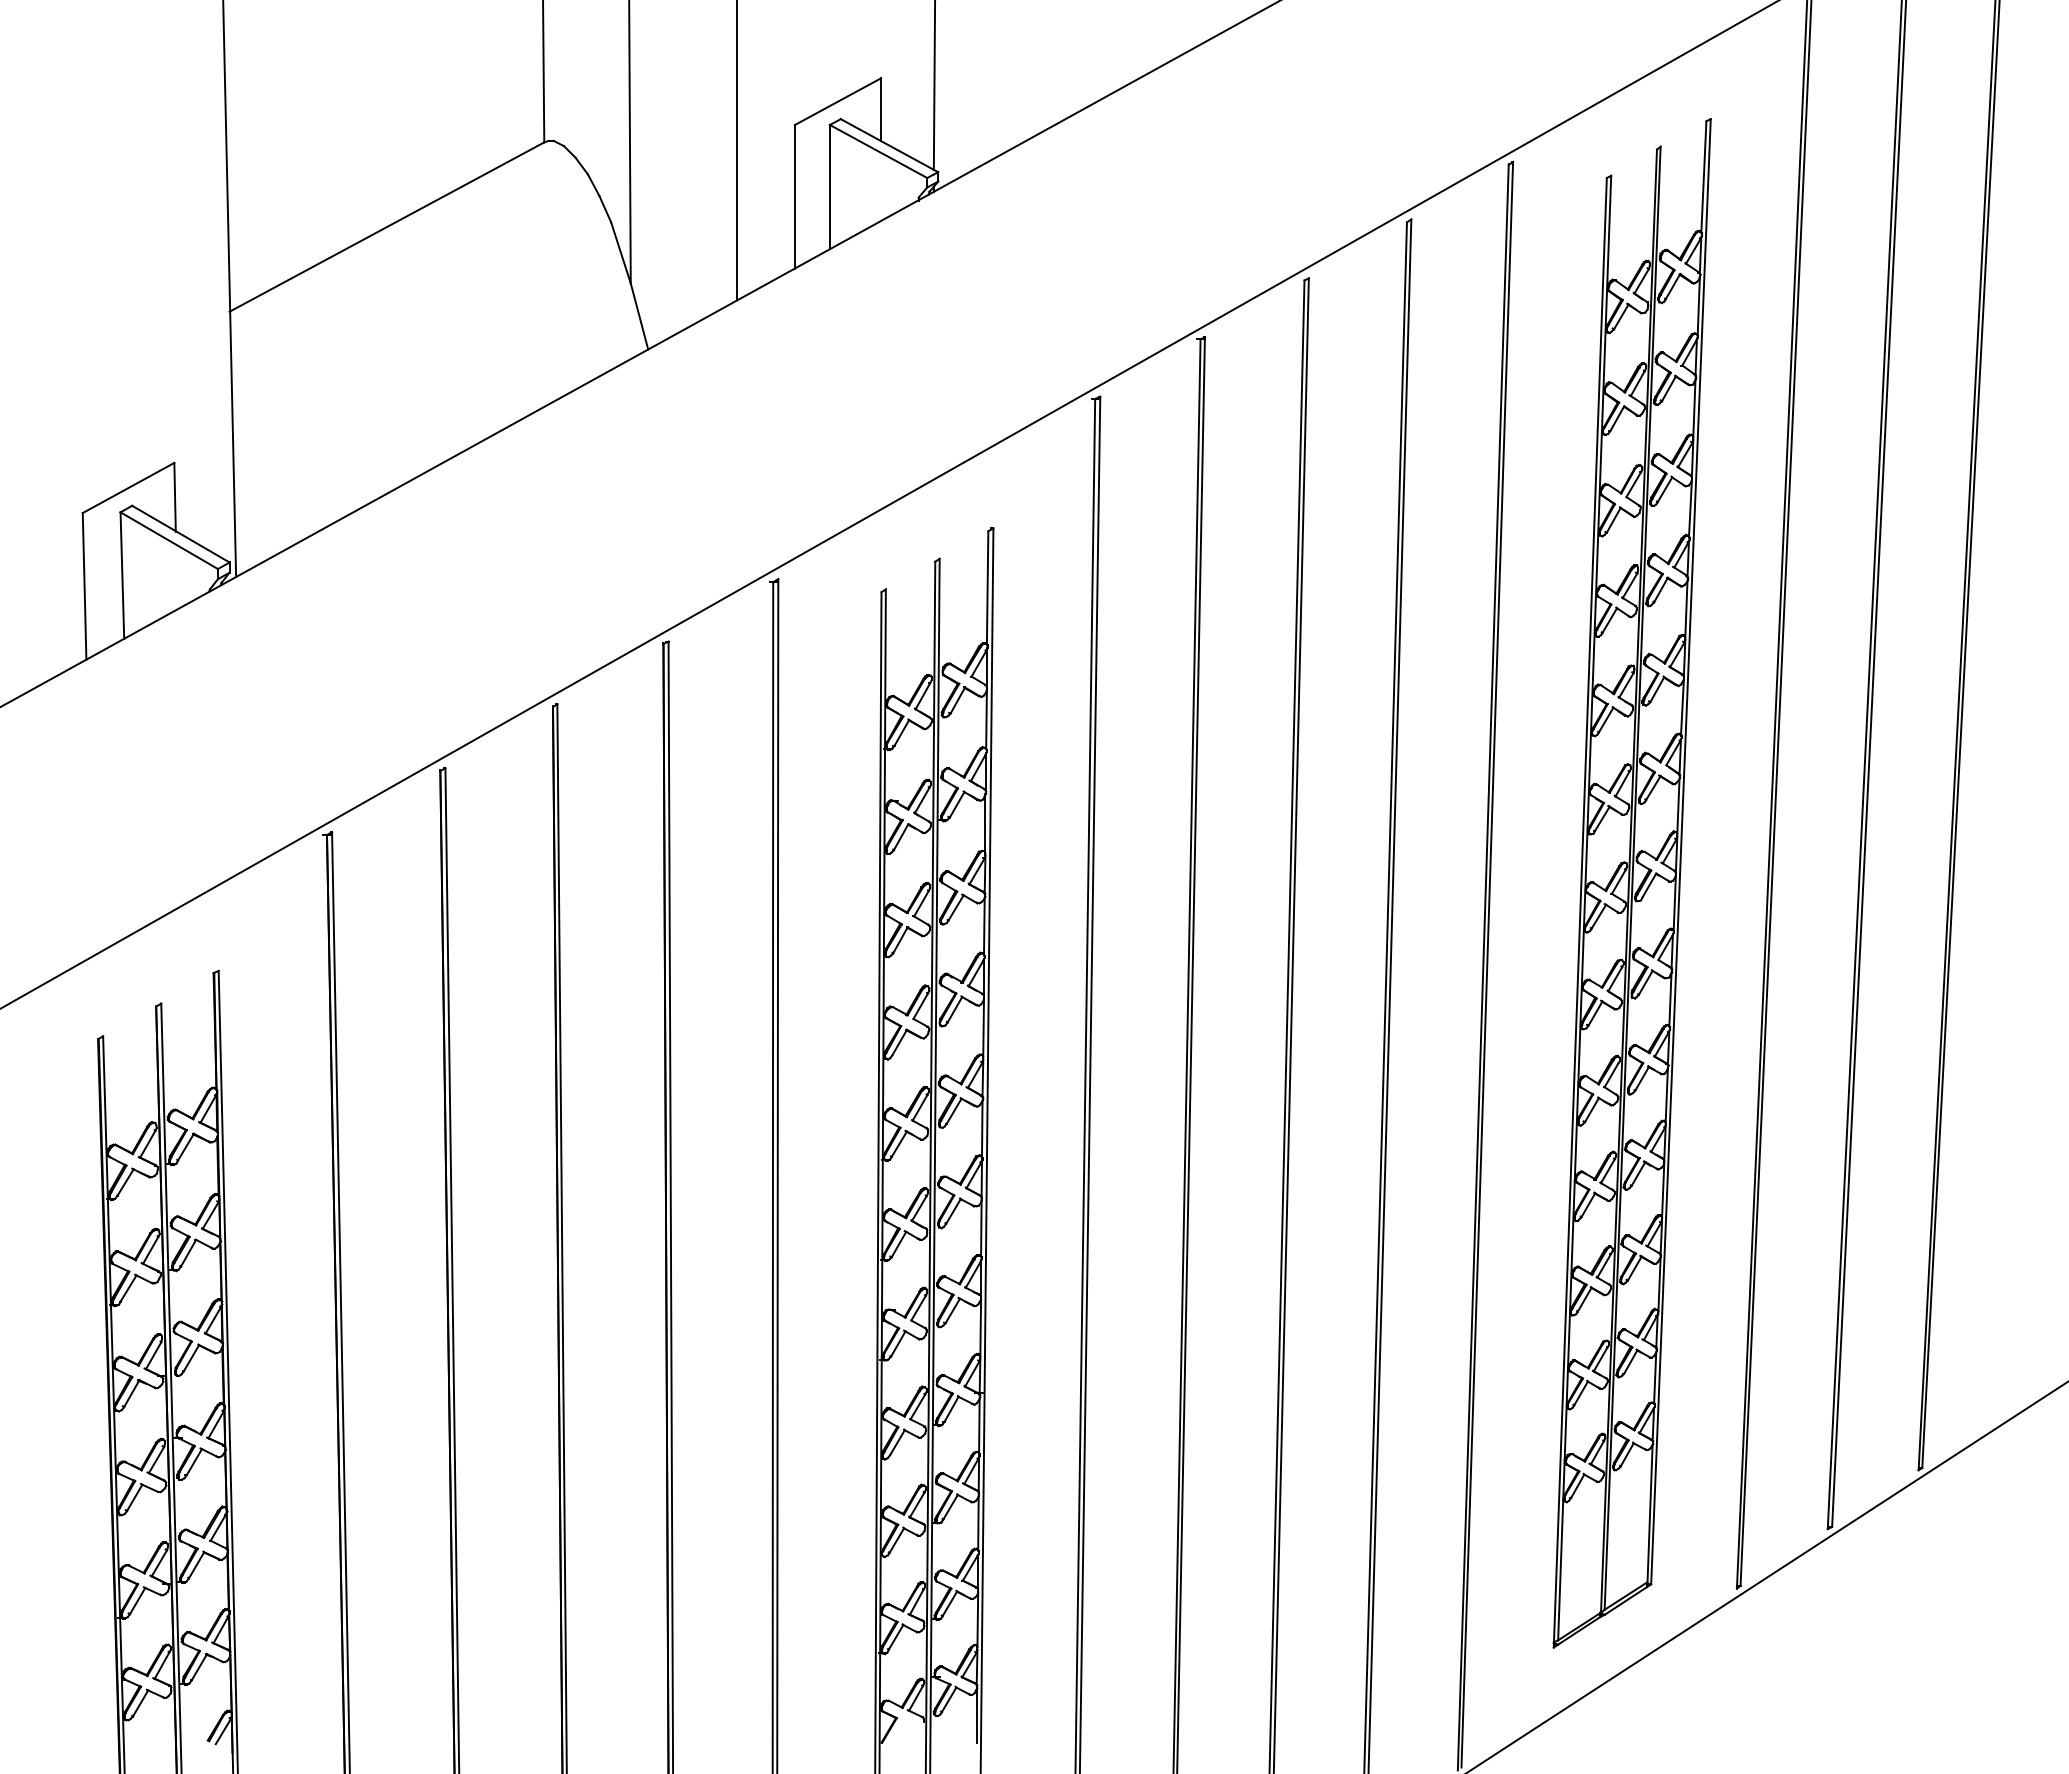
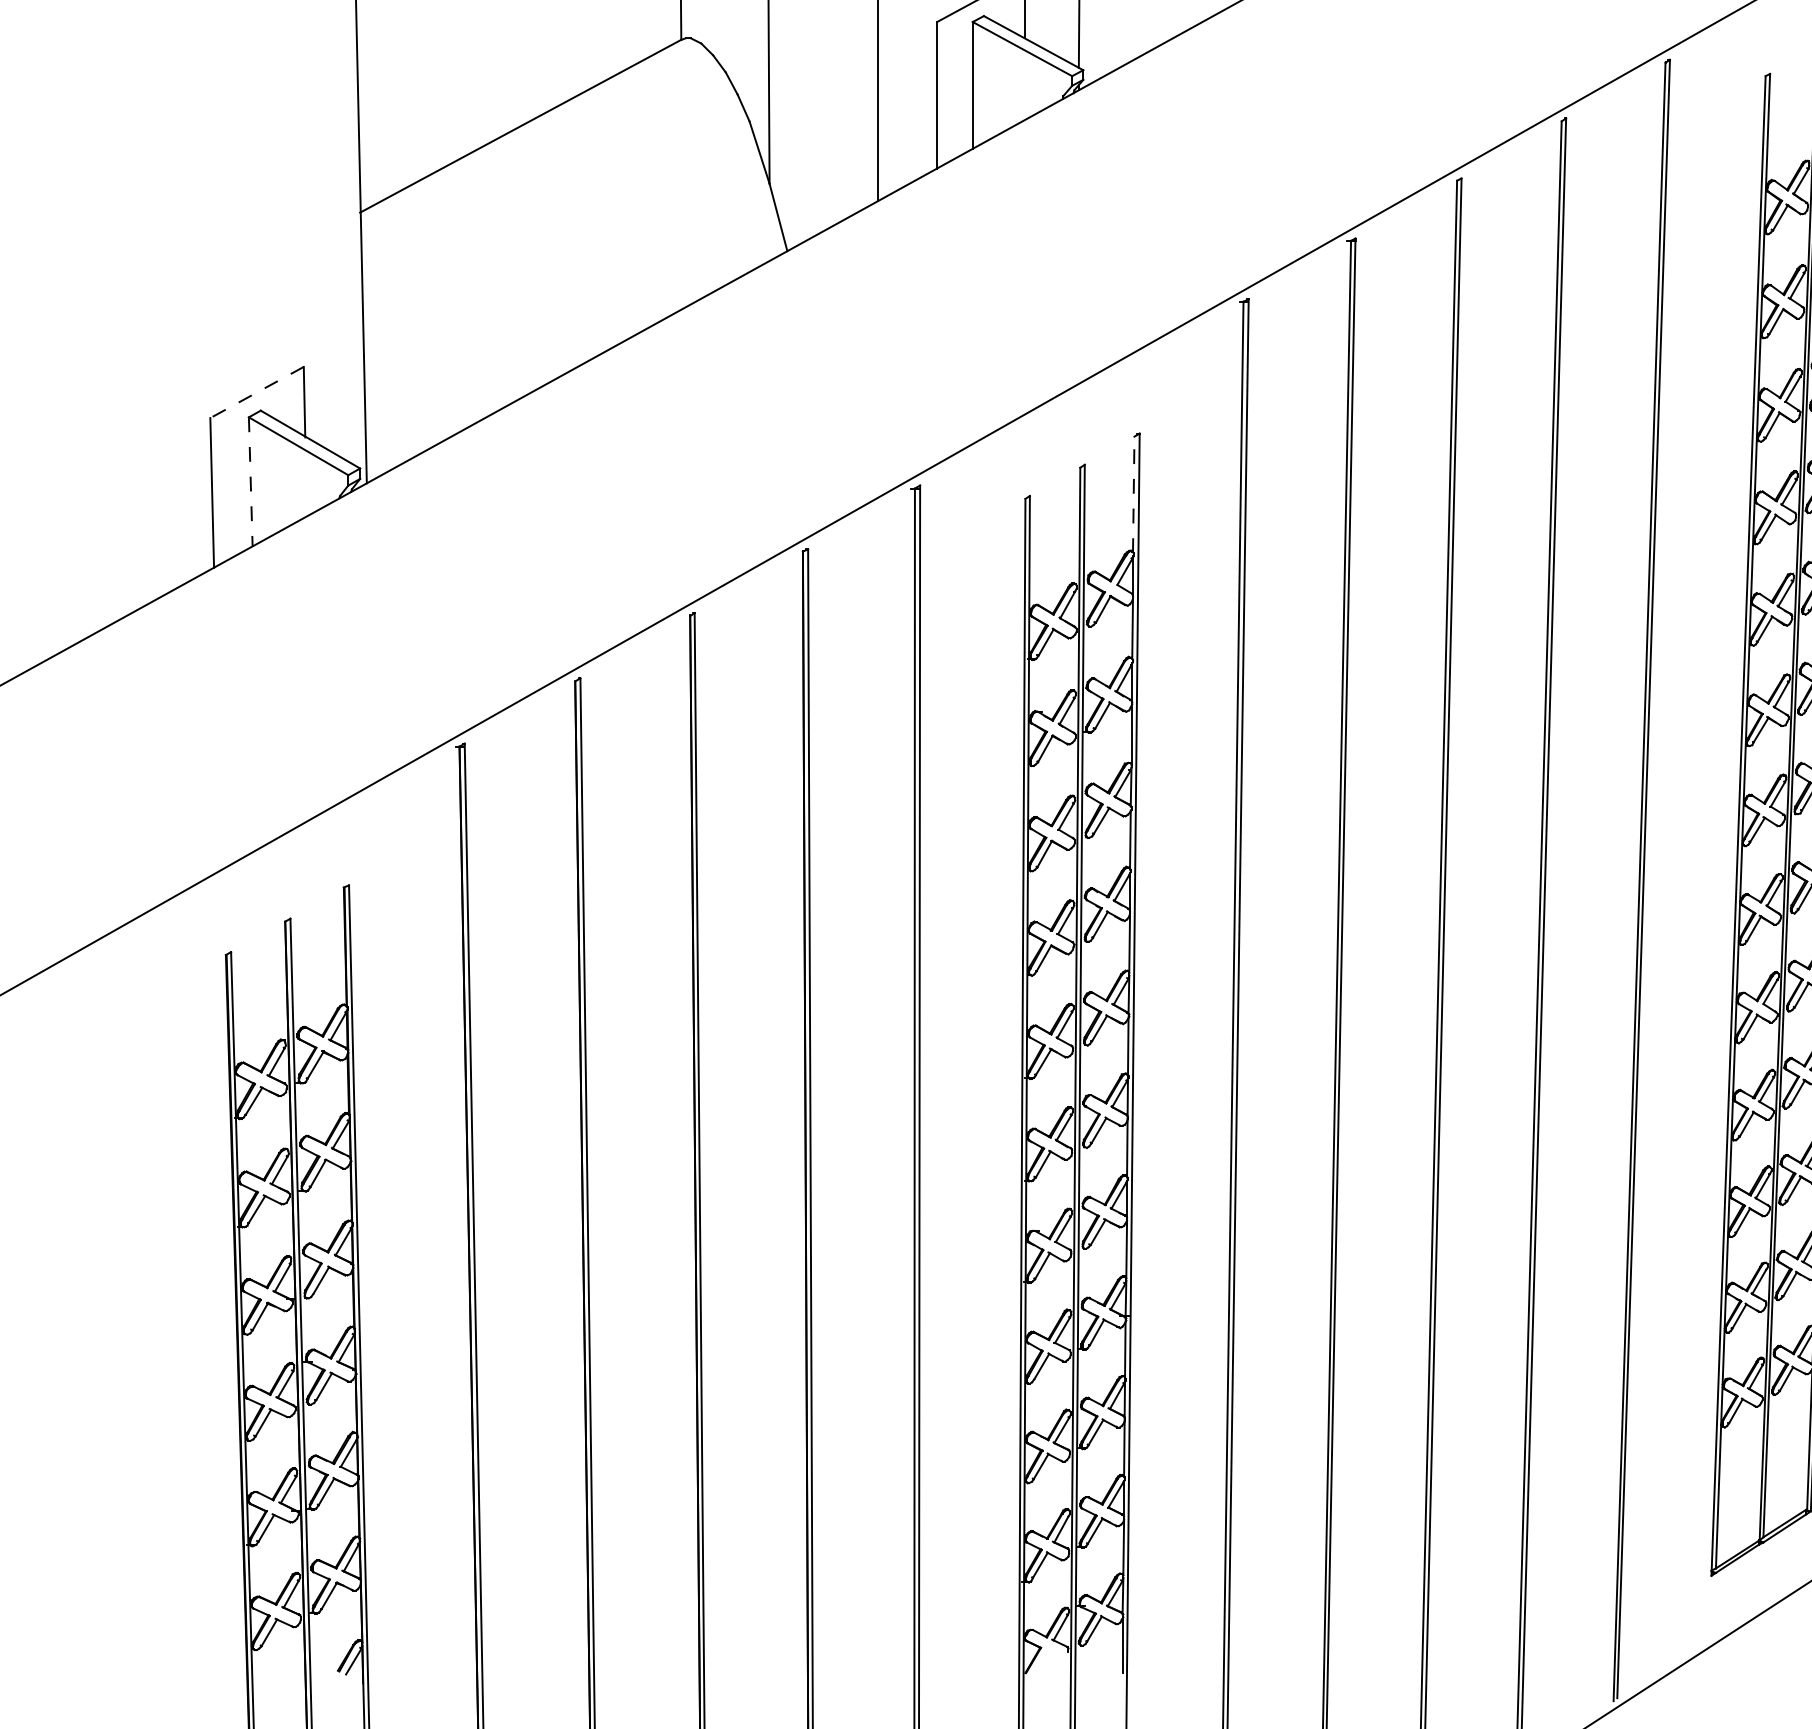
line: (128, 488) -> (257, 393), solid -> dashed
line: (122, 576) -> (250, 482), solid -> dashed
line: (987, 587) -> (1133, 494), solid -> dashed

